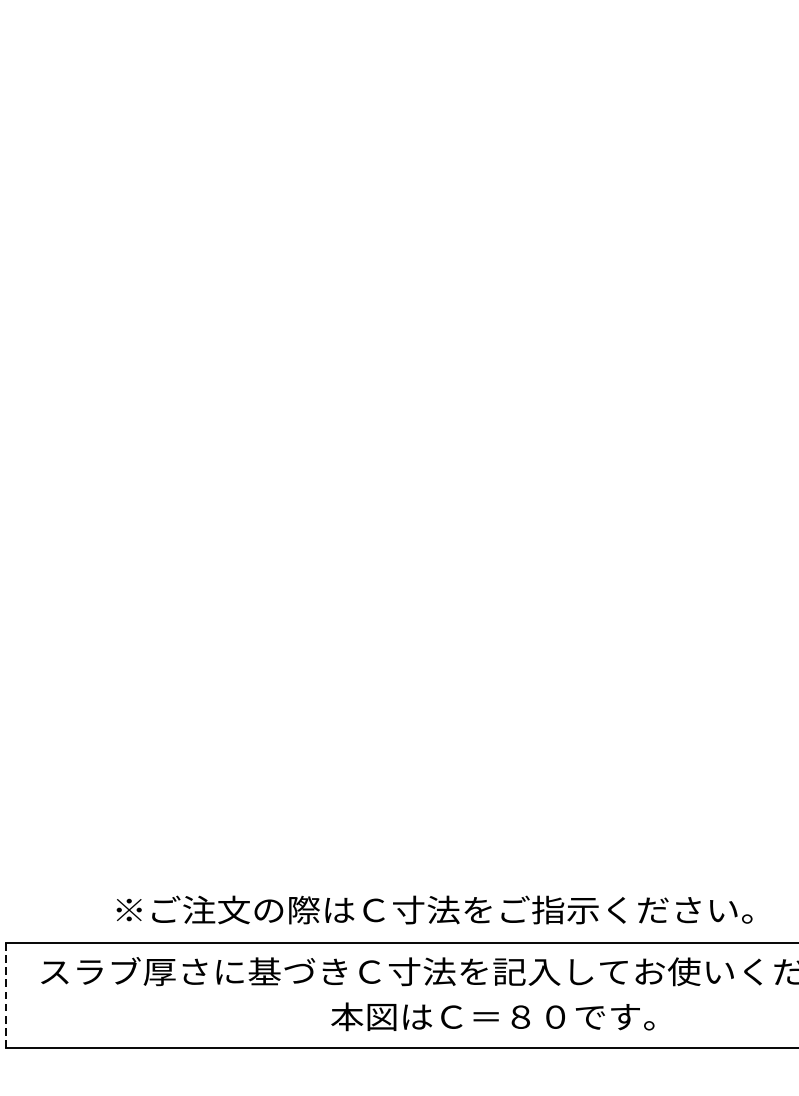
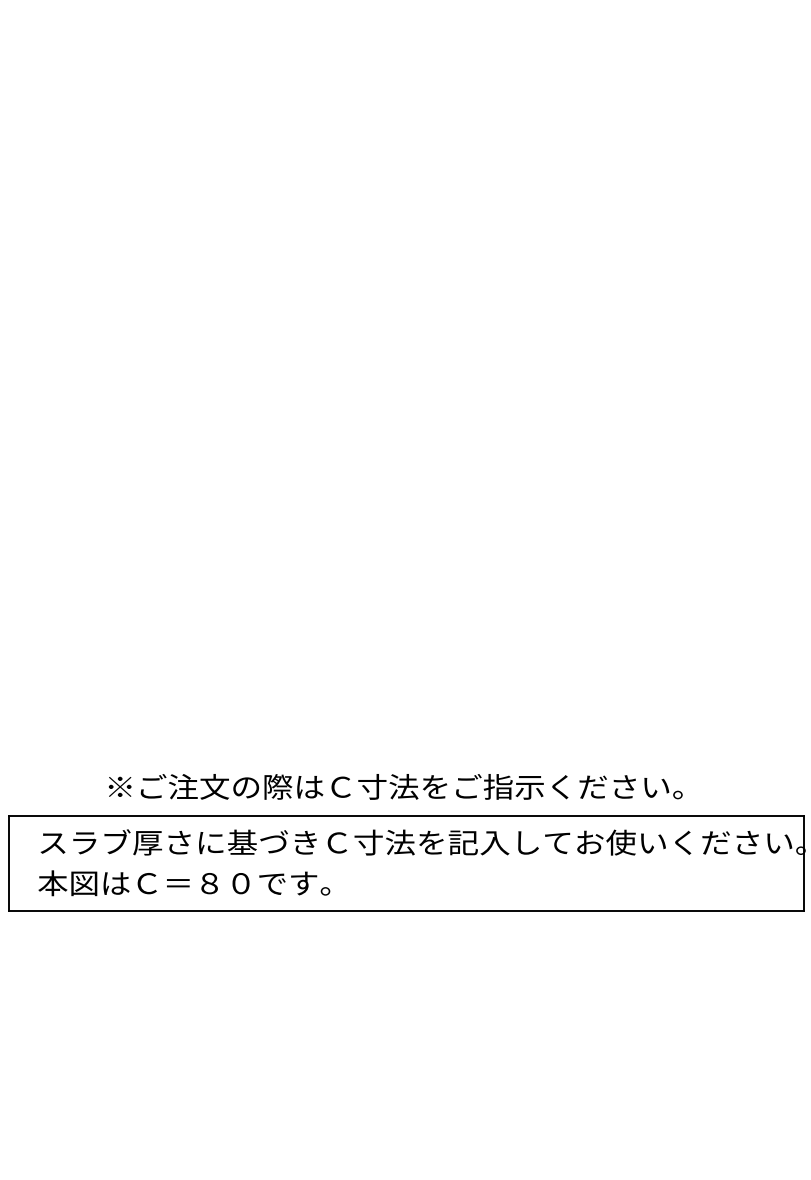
line: (6, 996) -> (9, 864), dashed -> solid
text: (493, 1017) -> (184, 883), moved

